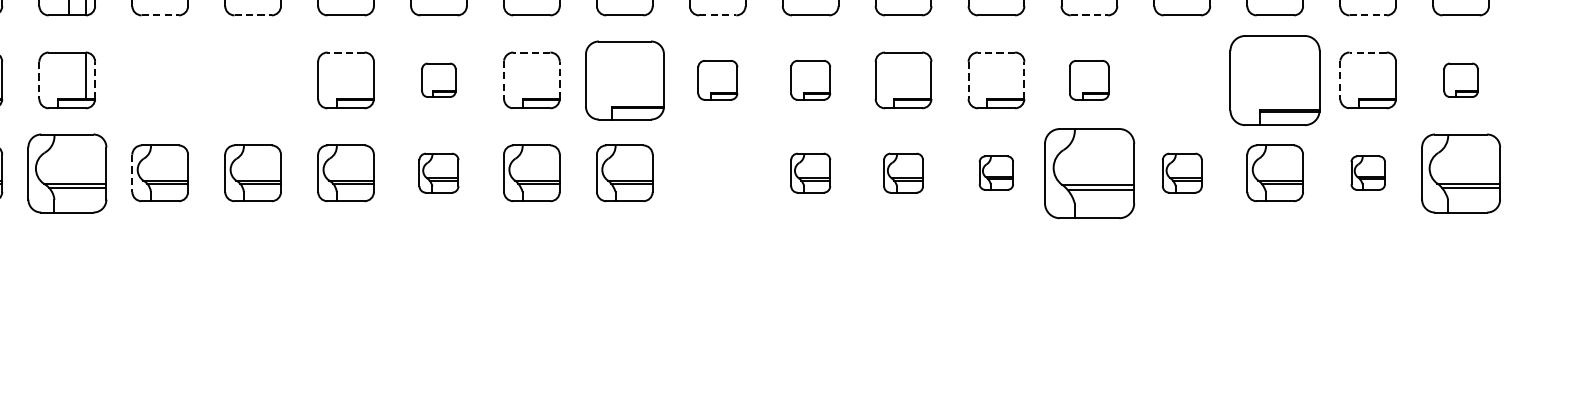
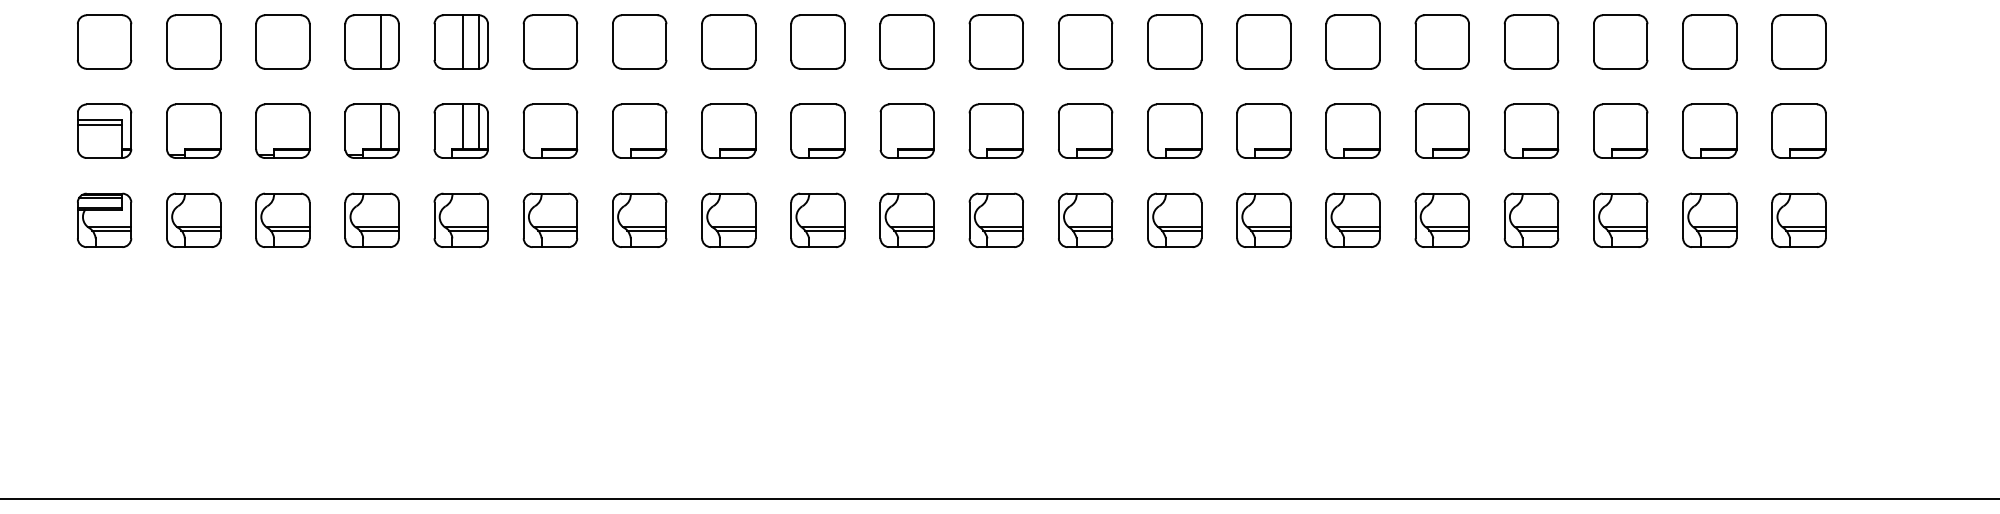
line: (160, 15) -> (550, 68), dashed -> solid
line: (252, 15) -> (639, 68), dashed -> solid
line: (717, 15) -> (1085, 68), dashed -> solid
line: (1089, 15) -> (1442, 68), dashed -> solid
line: (1367, 15) -> (1709, 68), dashed -> solid
line: (345, 52) -> (728, 104), dashed -> solid
line: (532, 52) -> (907, 104), dashed -> solid
line: (996, 52) -> (1353, 104), dashed -> solid
line: (1367, 52) -> (1709, 104), dashed -> solid
line: (69, 75) -> (463, 126), added
part: (160, 79) -> (550, 130), added
part: (252, 79) -> (639, 130), added
part: (438, 79) -> (817, 130), size x1.67
part: (623, 79) -> (995, 130), size x0.71
part: (717, 79) -> (1085, 130), size x1.43
part: (810, 79) -> (1174, 130), size x1.43
part: (1088, 79) -> (1441, 130), size x1.43
part: (1182, 79) -> (1531, 130), added
part: (1275, 79) -> (1620, 130), size x0.62
part: (1460, 79) -> (1798, 130), size x1.67
line: (39, 80) -> (434, 131), dashed -> solid
line: (95, 80) -> (488, 131), dashed -> solid
line: (504, 80) -> (880, 131), dashed -> solid
line: (559, 80) -> (933, 131), dashed -> solid
line: (968, 80) -> (1326, 131), dashed -> solid
line: (1023, 80) -> (1379, 131), dashed -> solid
line: (1340, 80) -> (1683, 131), dashed -> solid
part: (66, 172) -> (460, 219), size x0.71
part: (438, 172) -> (817, 219), size x1.43
part: (717, 172) -> (1085, 219), added
part: (810, 172) -> (1174, 219), size x1.43
part: (903, 172) -> (1263, 219), size x1.43
part: (995, 172) -> (1352, 219), size x1.67
part: (1088, 172) -> (1441, 219), size x0.62
part: (1182, 172) -> (1531, 219), size x1.43
part: (1367, 172) -> (1709, 219), size x1.67
part: (1460, 172) -> (1798, 219), size x0.71
line: (132, 173) -> (523, 220), dashed -> solid

